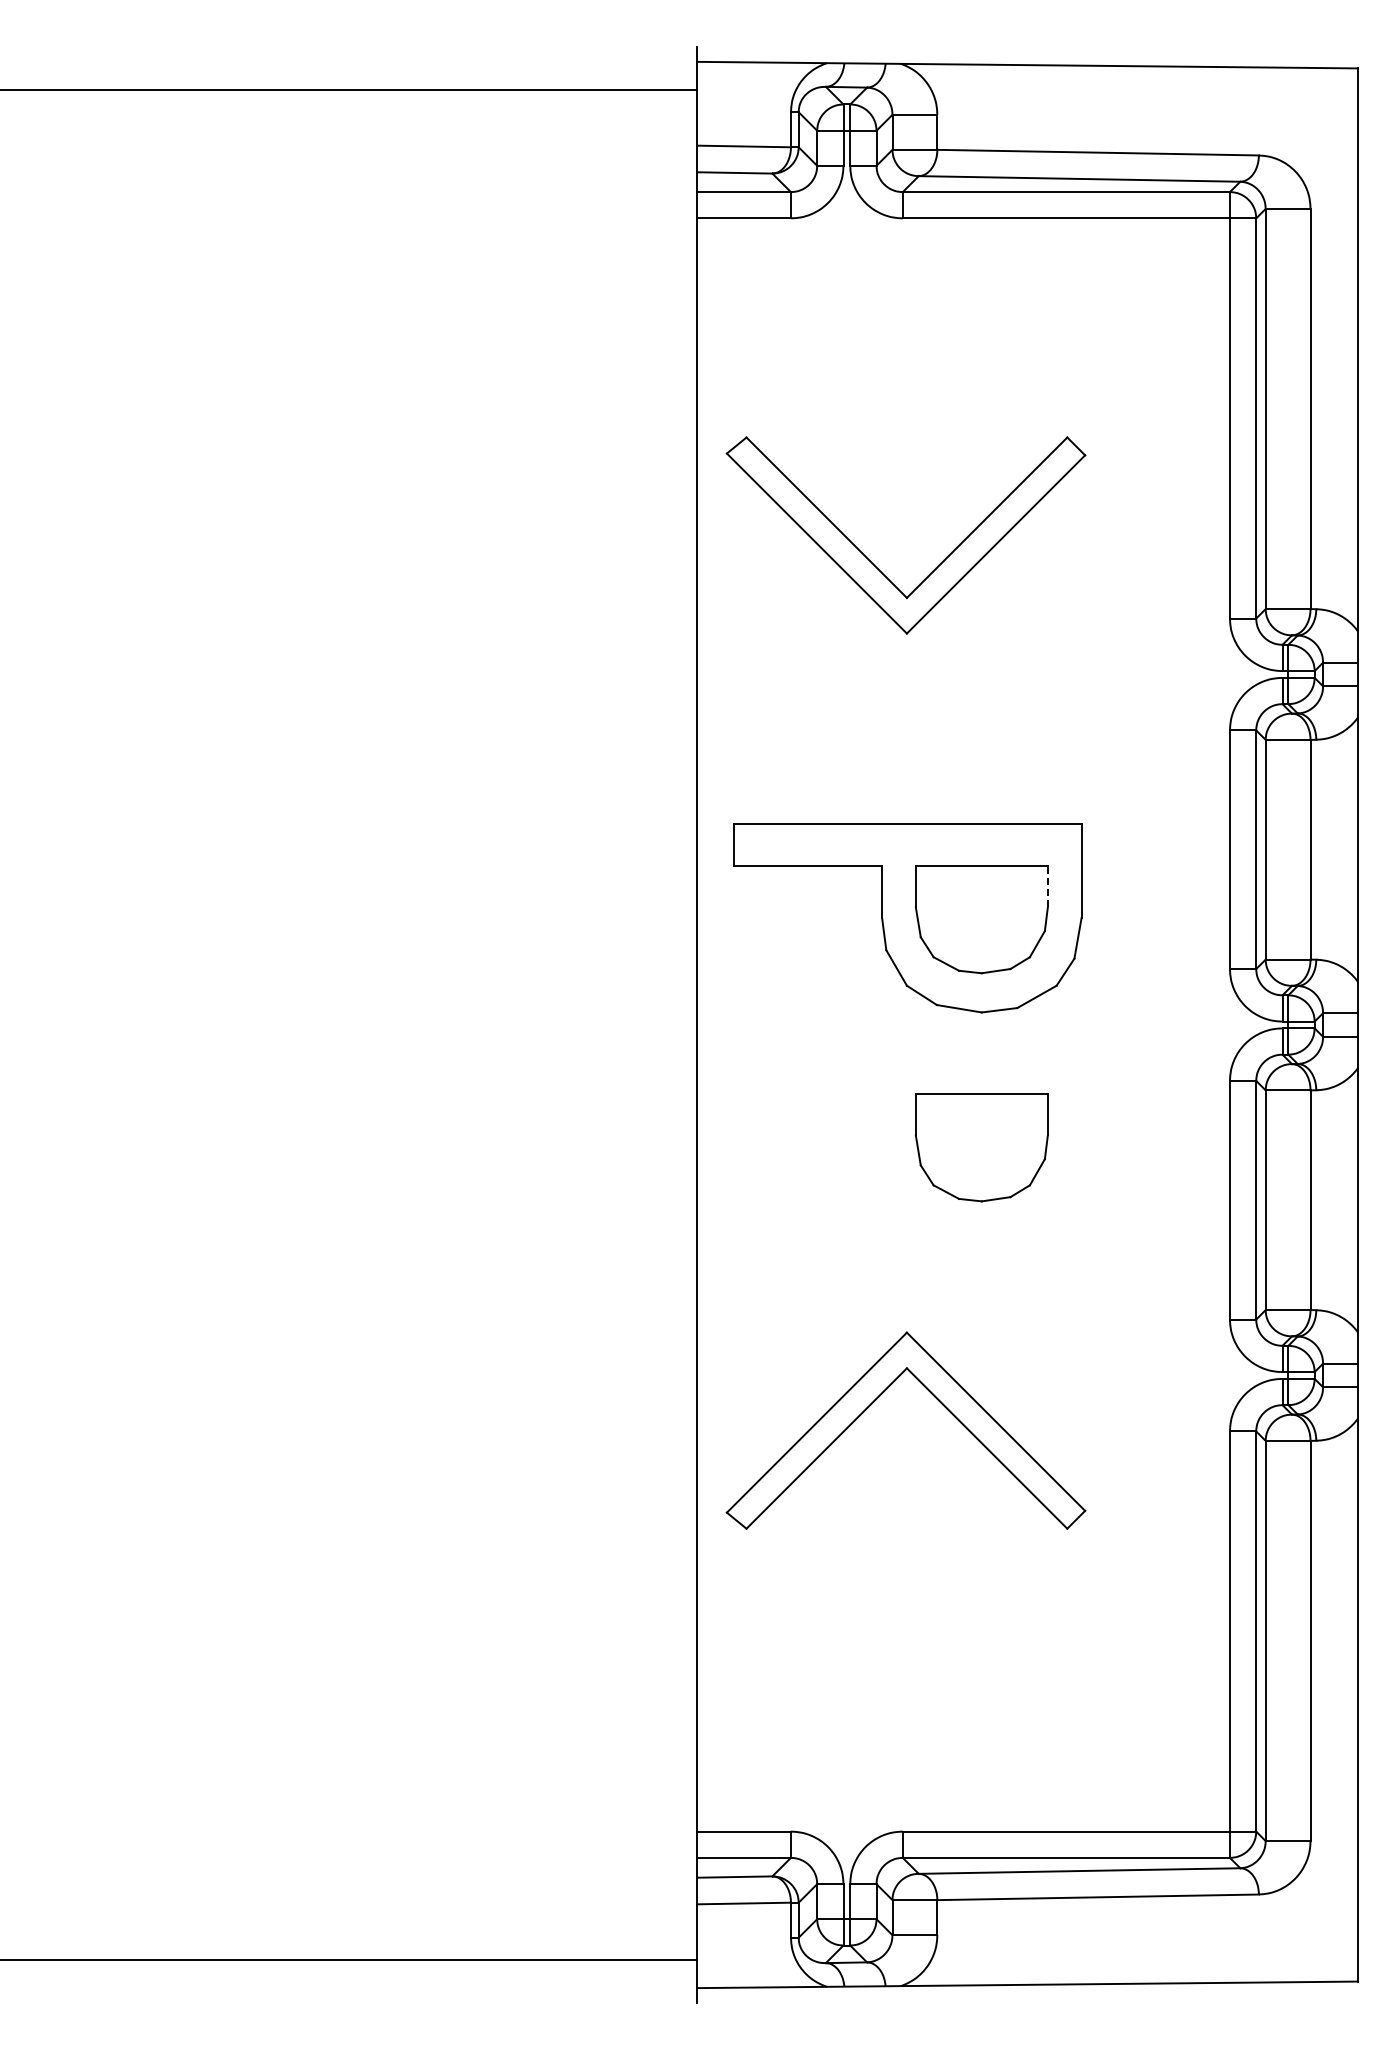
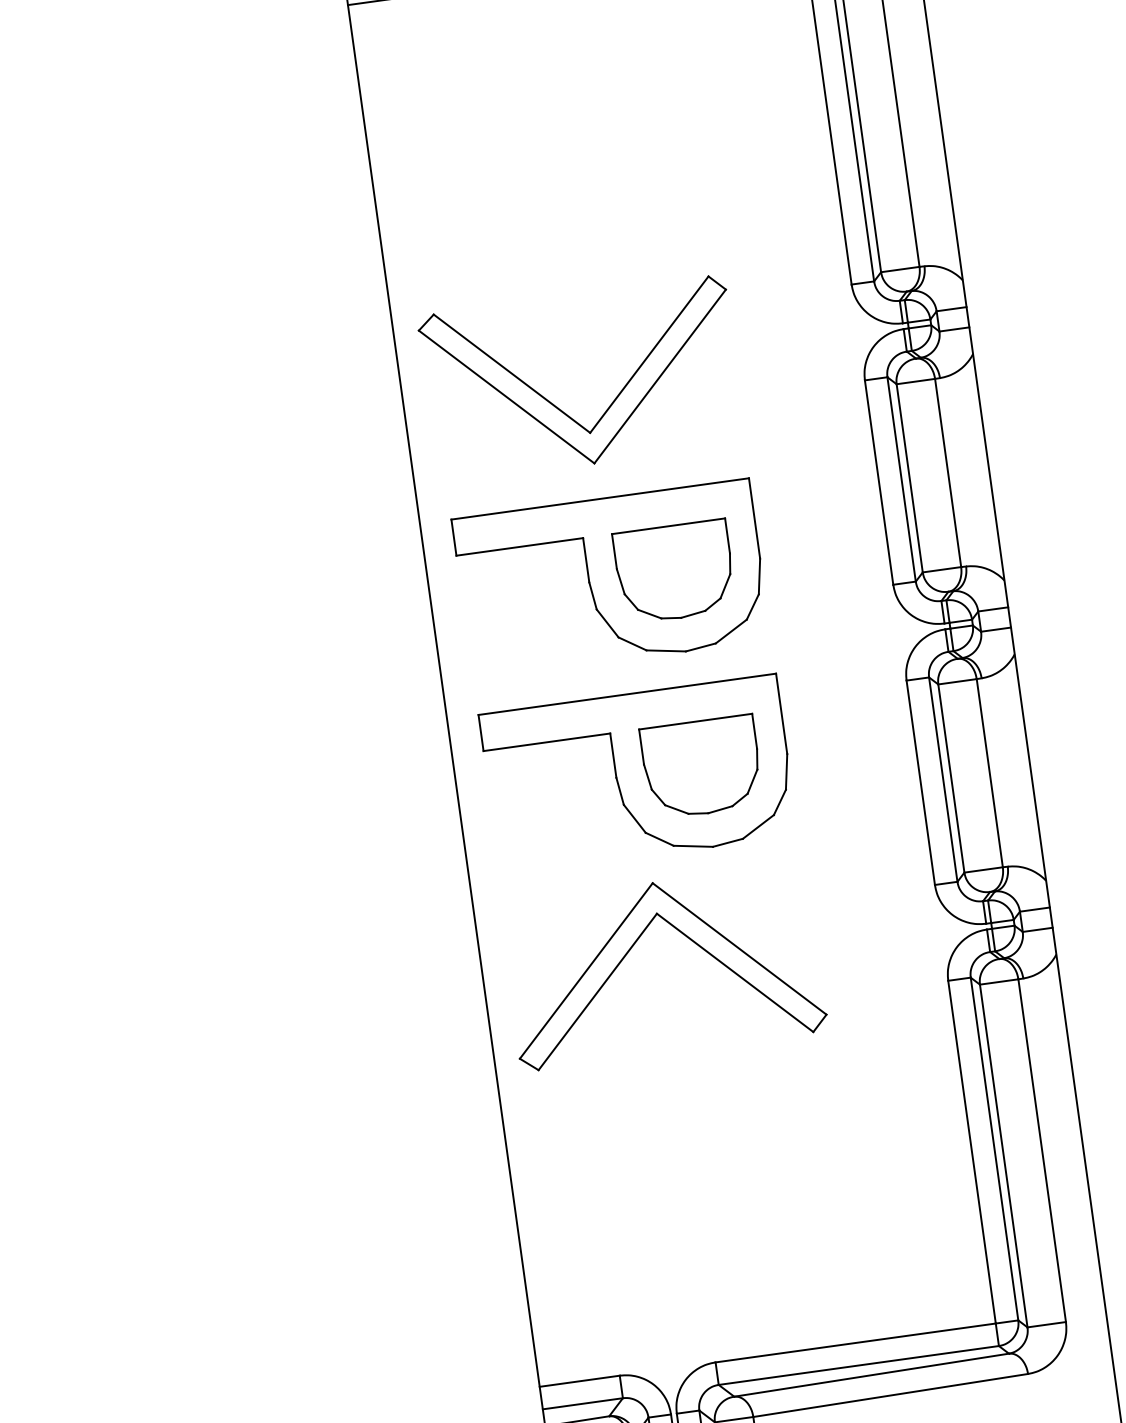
part: (875, 565) -> (559, 408), moved
line: (1047, 886) -> (727, 535), dashed -> solid
part: (907, 1146) -> (638, 775), added
part: (876, 1400) -> (634, 944), moved

